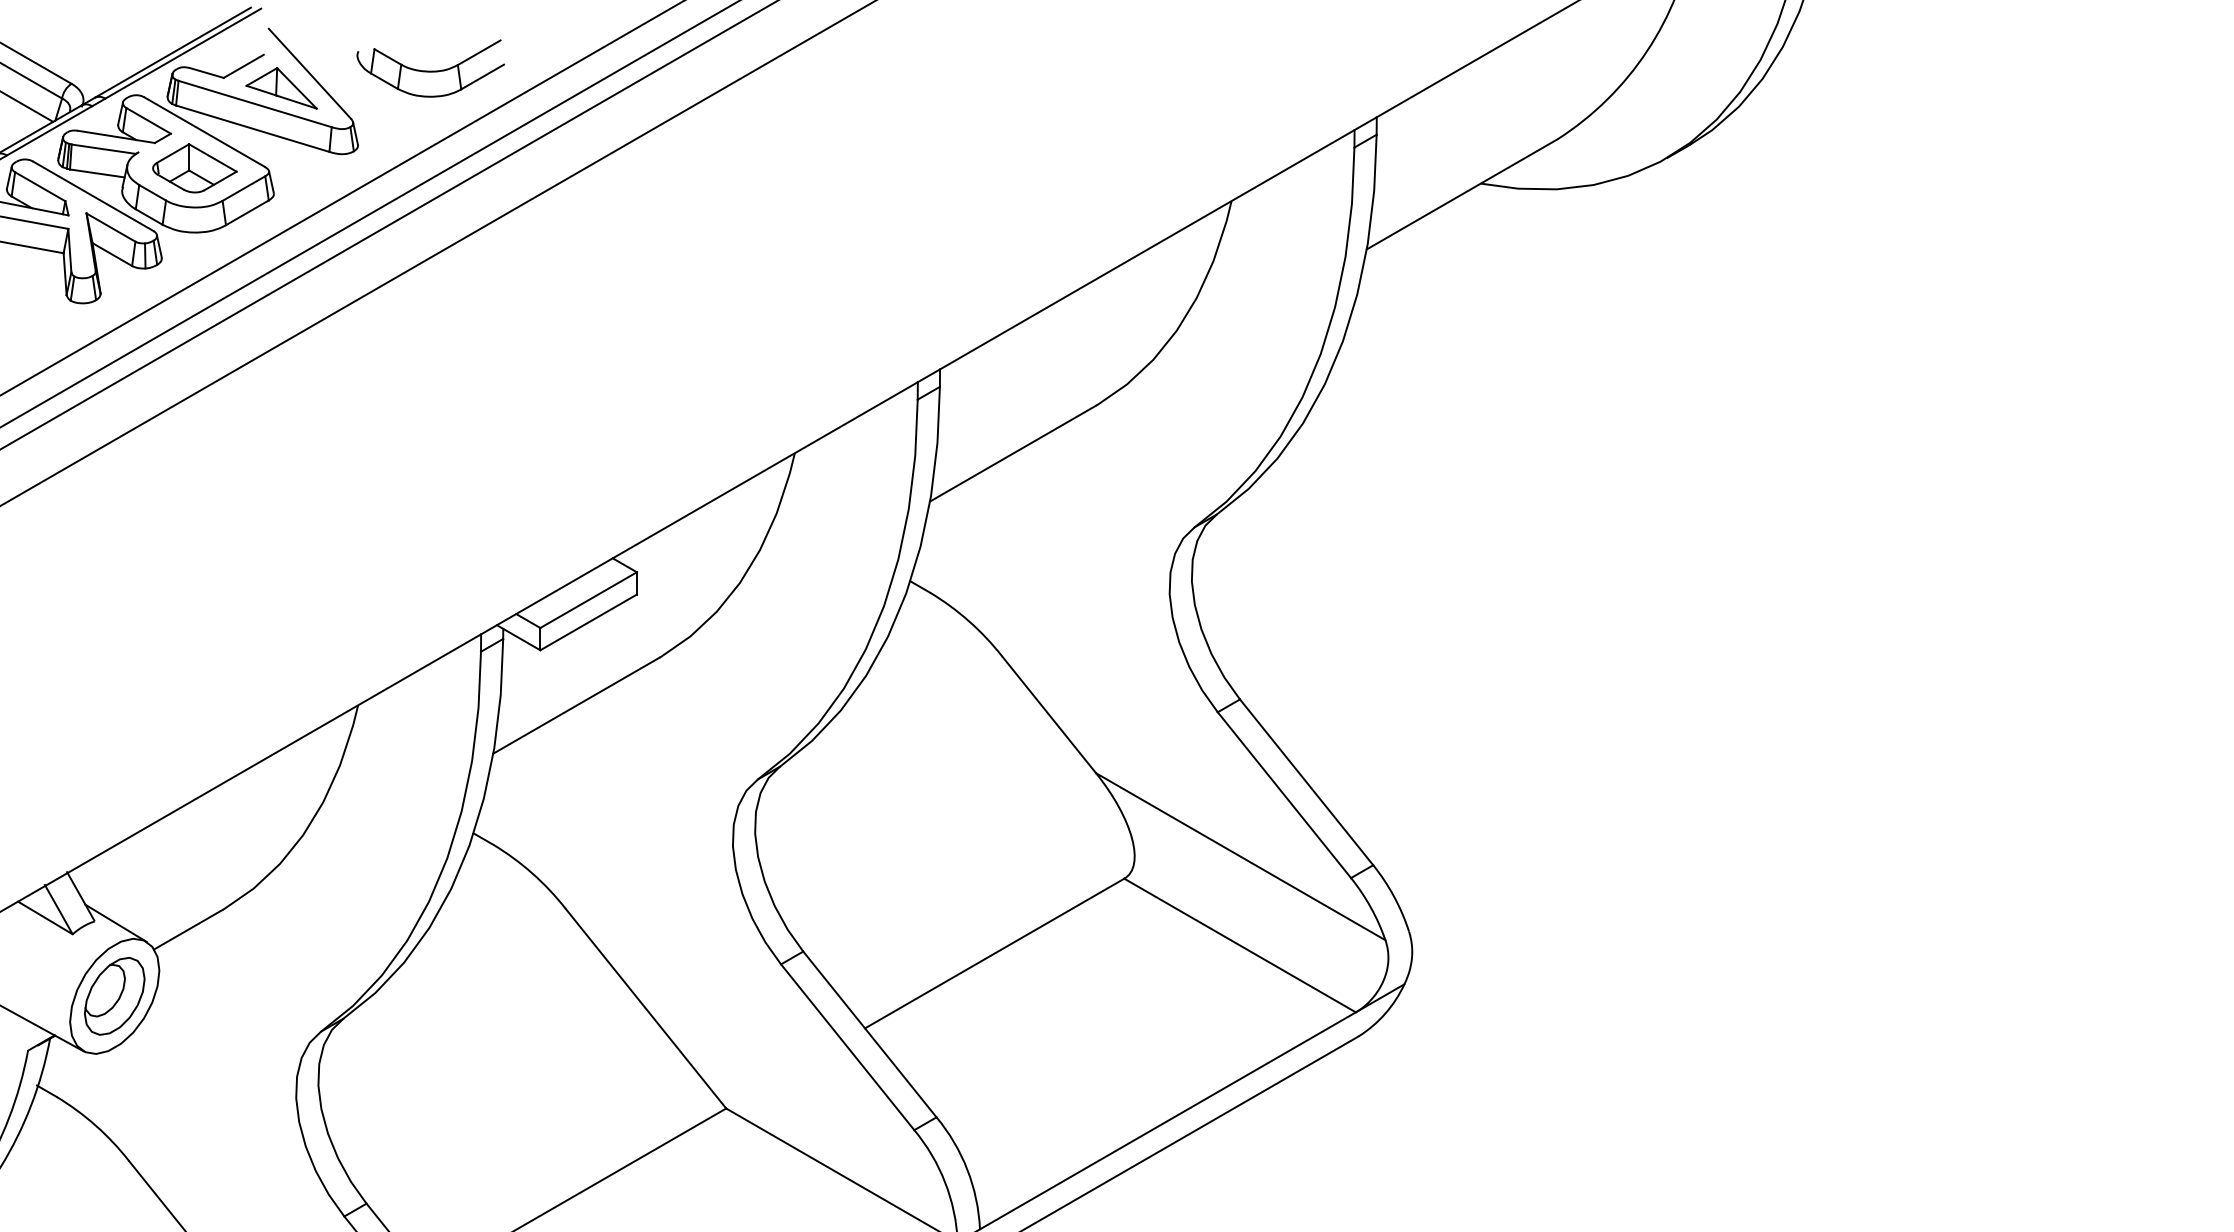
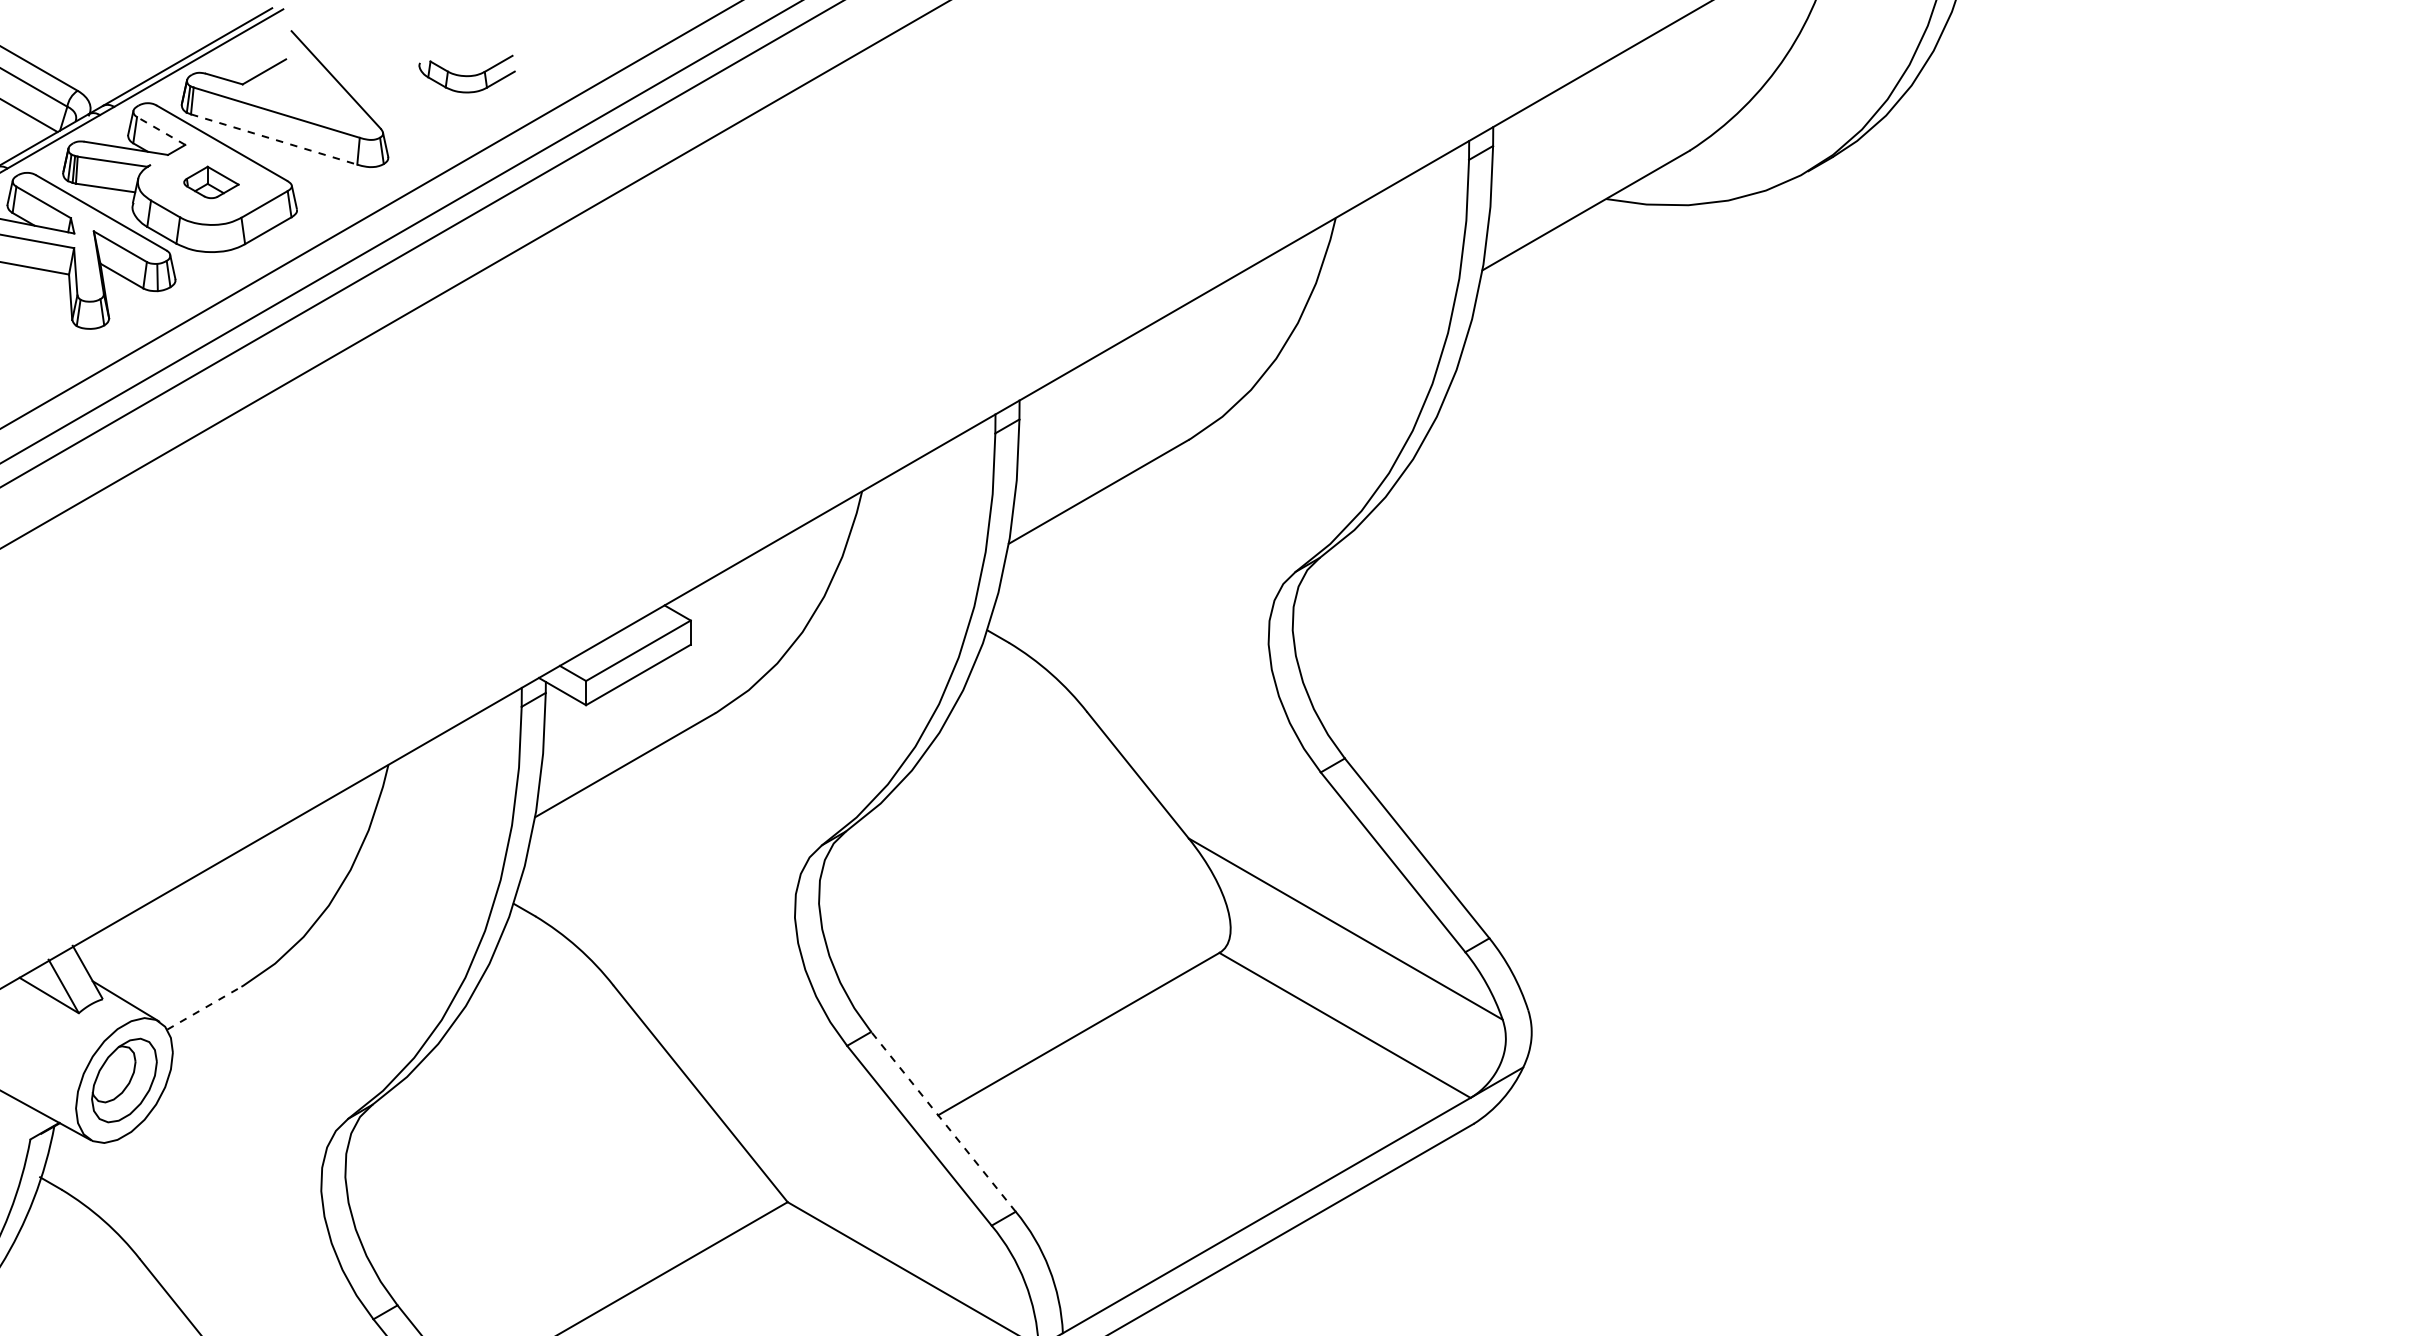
part: (430, 67) -> (466, 73), size x0.6
part: (281, 88) -> (305, 95), removed
line: (148, 121) -> (161, 131), solid -> dashed
line: (253, 128) -> (274, 139), solid -> dashed
part: (194, 168) -> (211, 182), size x0.6
line: (188, 929) -> (204, 1008), solid -> dashed
line: (869, 1034) -> (943, 1121), solid -> dashed

